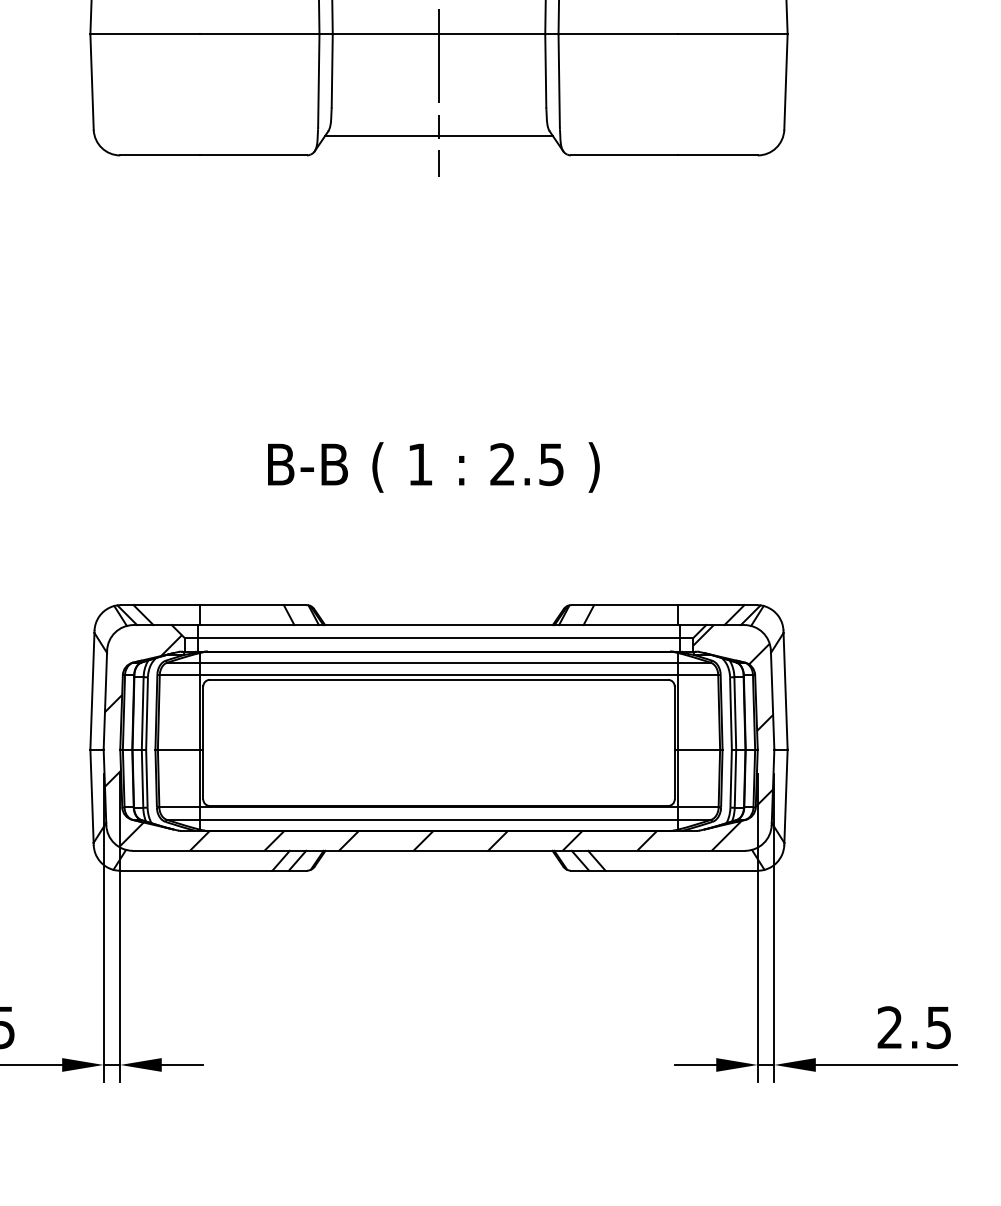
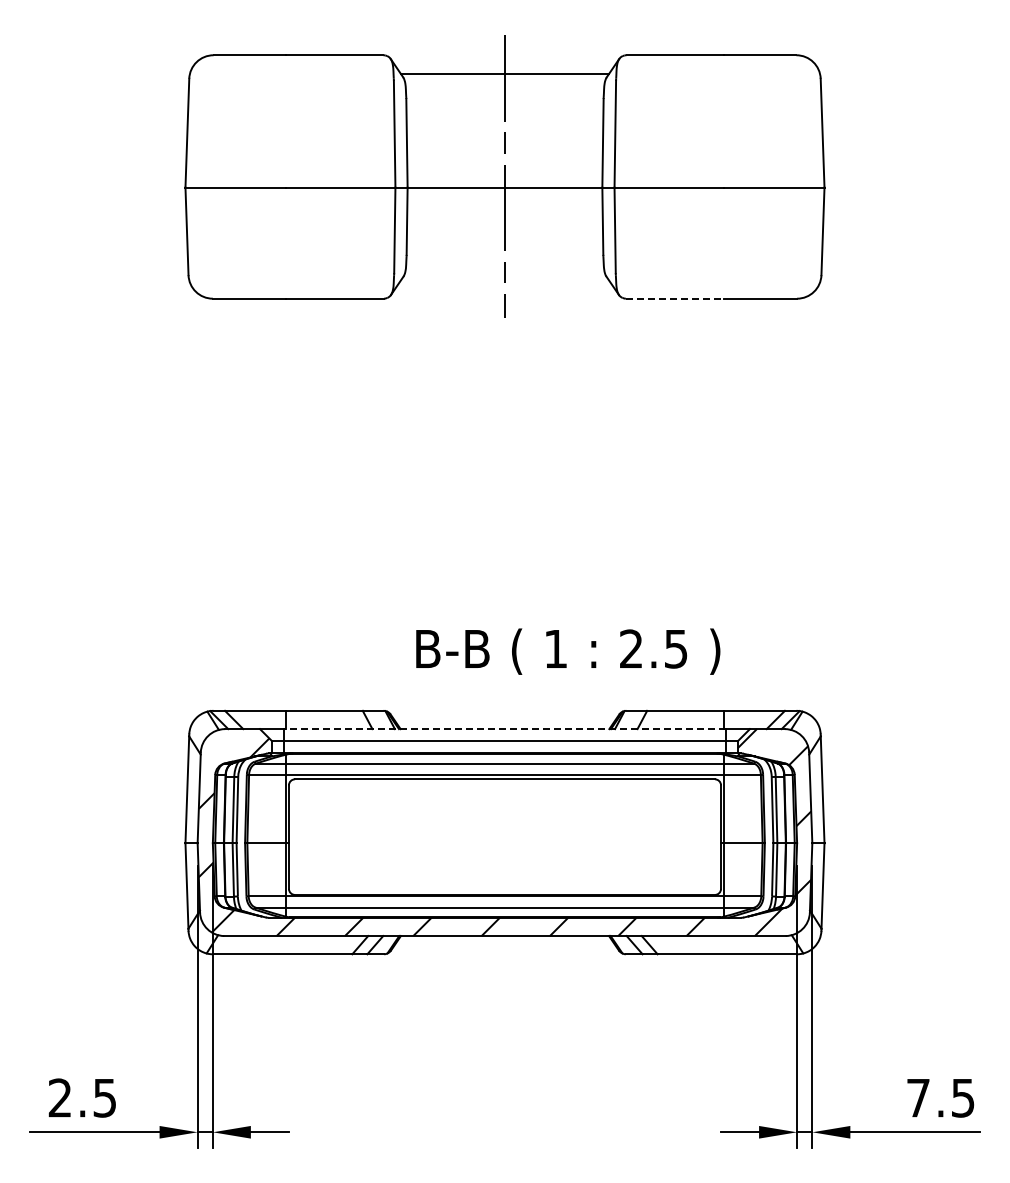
line: (438, 135) -> (504, 280), removed
line: (625, 155) -> (675, 298), solid -> dashed
text: (434, 467) -> (568, 651), moved
line: (438, 625) -> (504, 729), solid -> dashed
text: (890, 1027) -> (918, 1097), 2.5 -> 7.5

